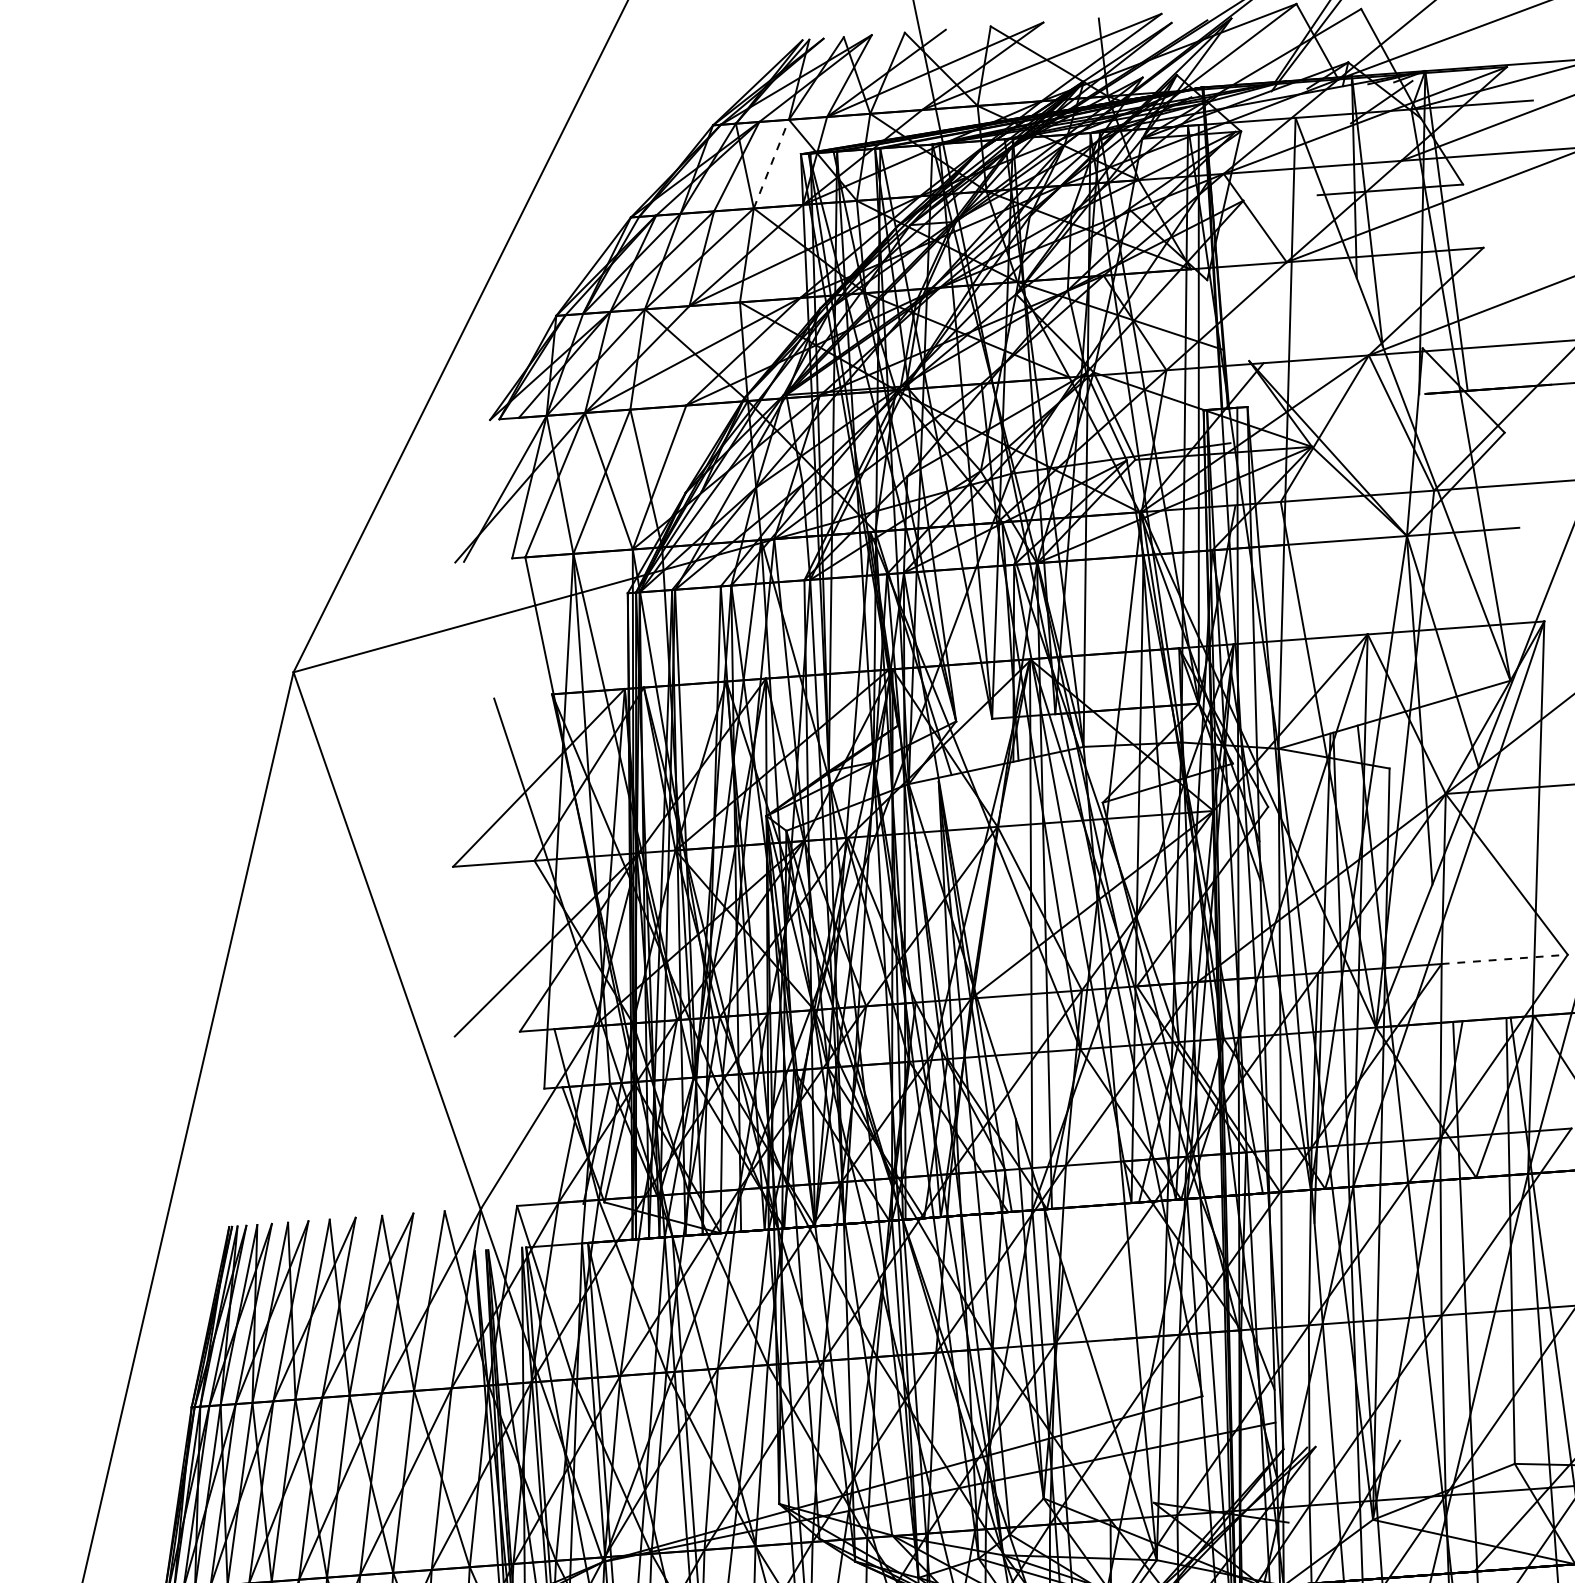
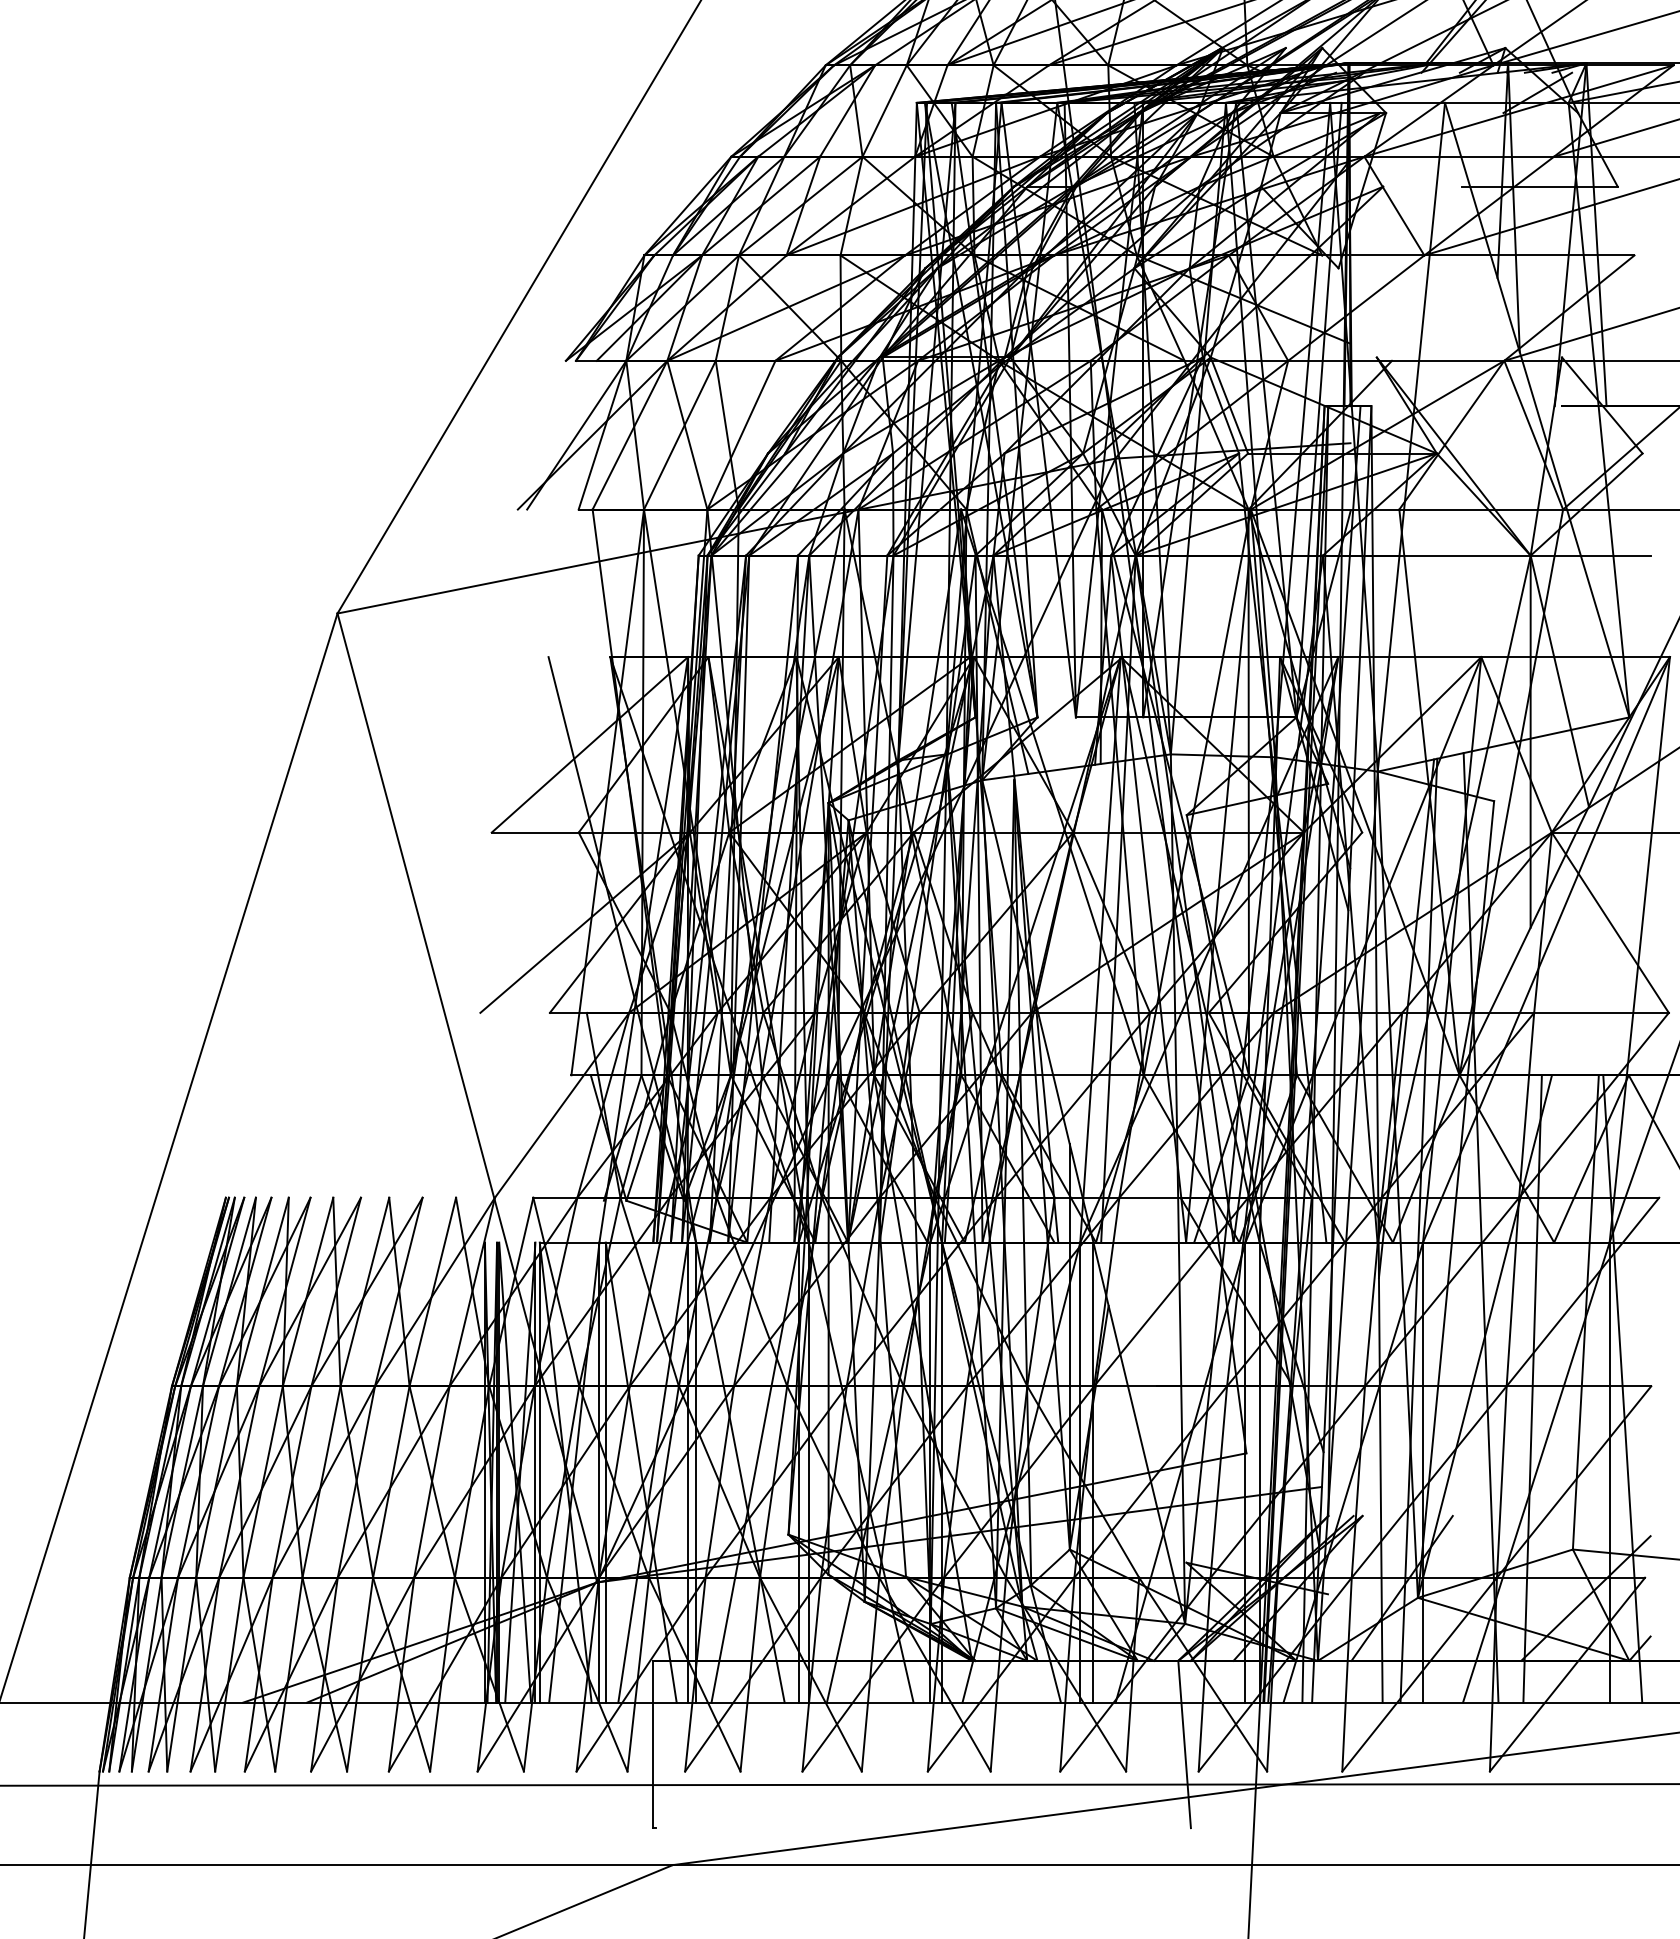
line: (771, 164) -> (884, 111), dashed -> solid
line: (1505, 958) -> (1602, 1012), dashed -> solid

